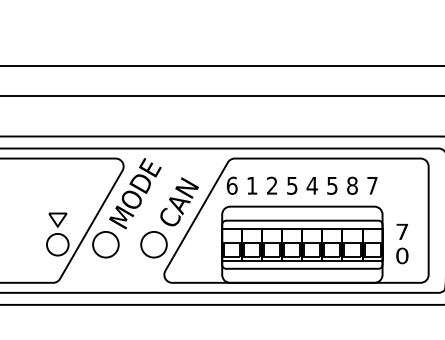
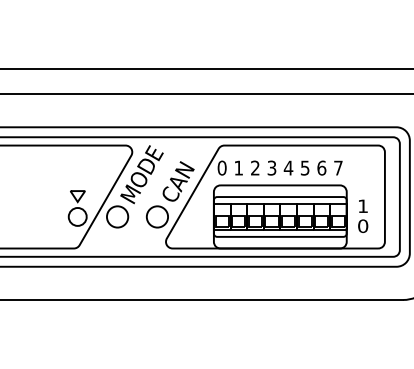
text: (231, 185) -> (221, 167), 6 -> 0
text: (292, 185) -> (272, 167), 5 -> 3
text: (352, 185) -> (321, 167), 8 -> 6
text: (401, 230) -> (362, 205), 7 -> 1

